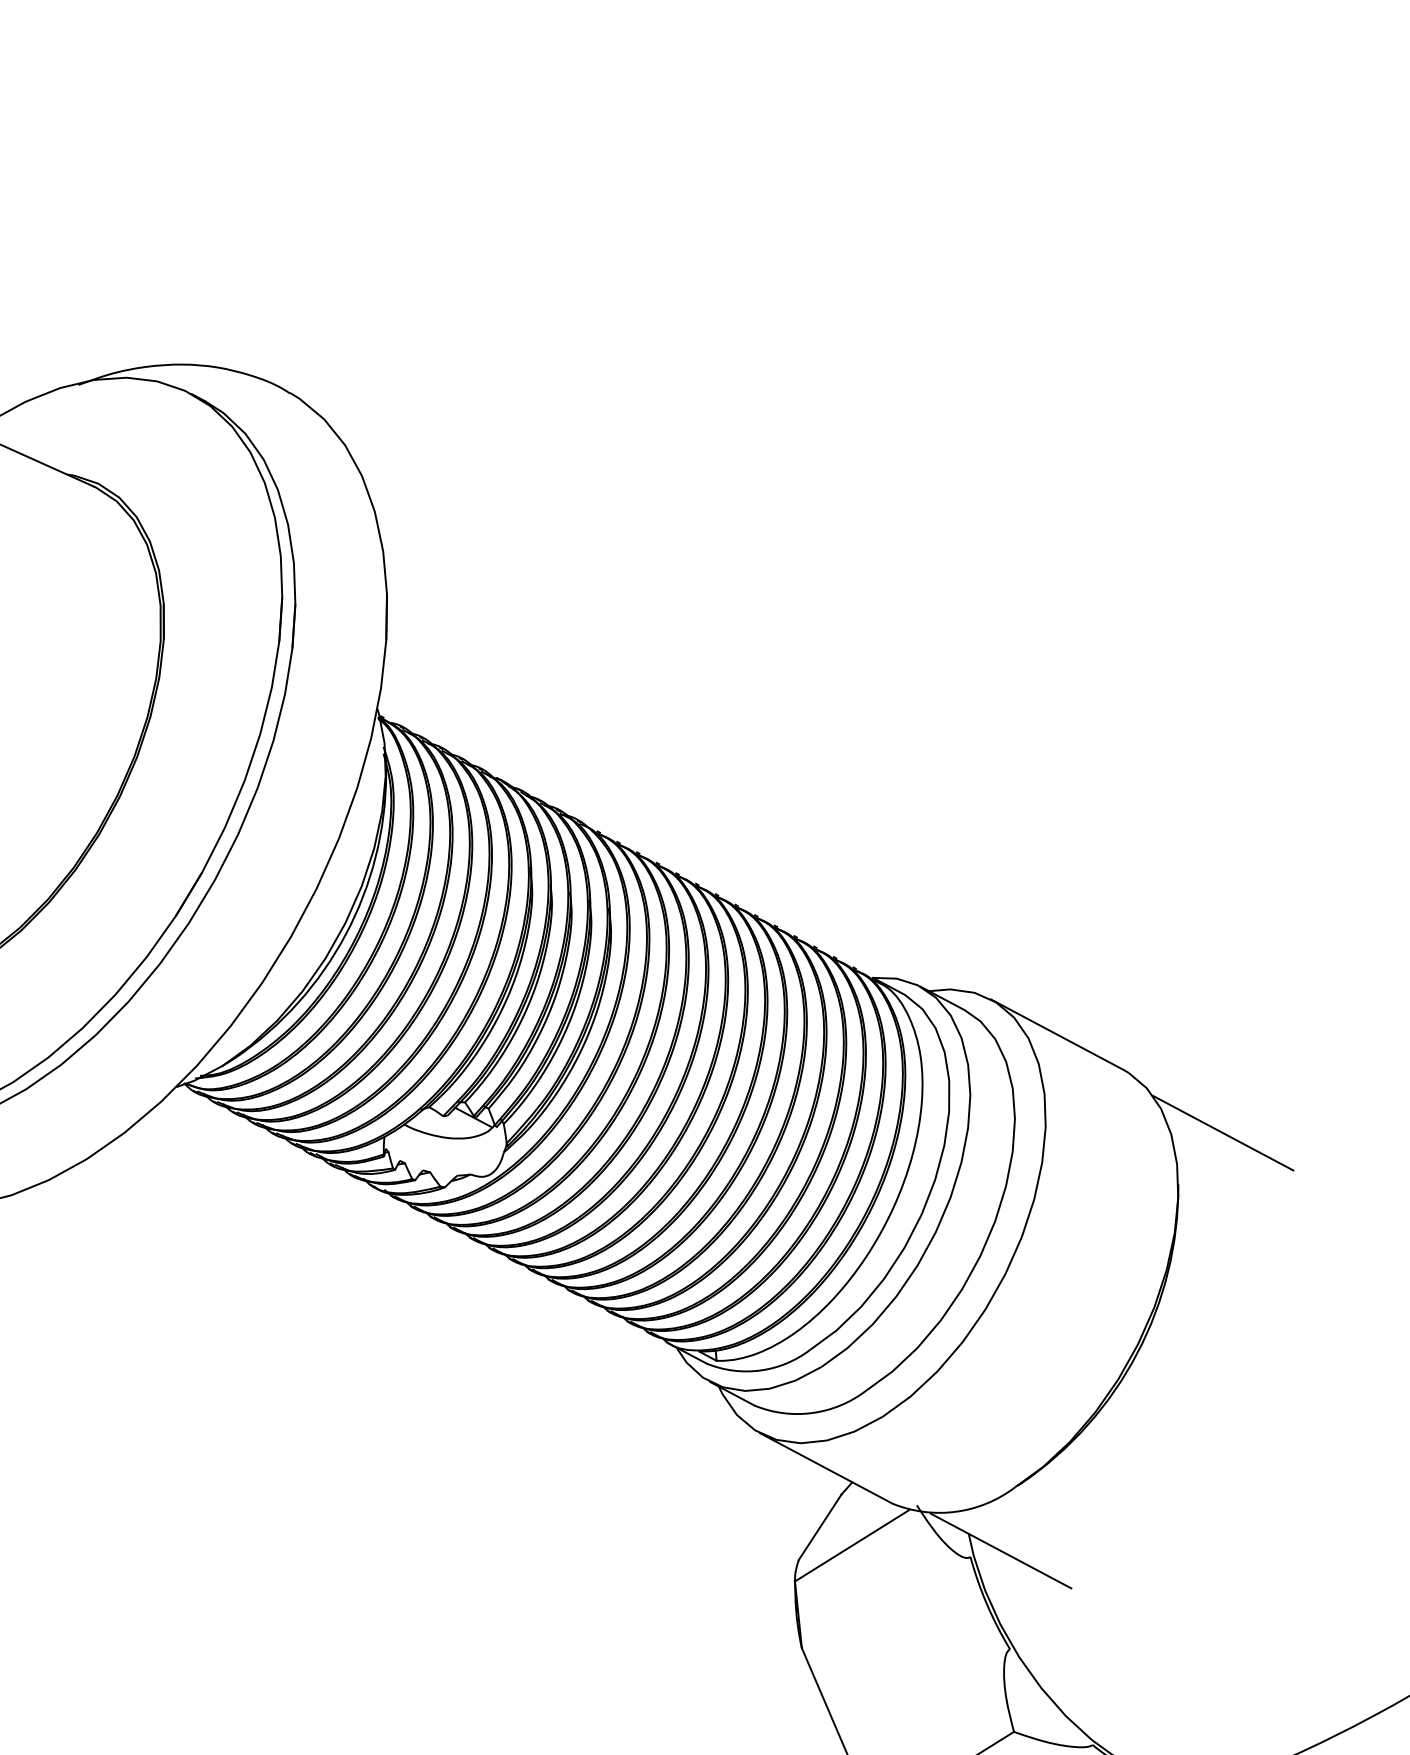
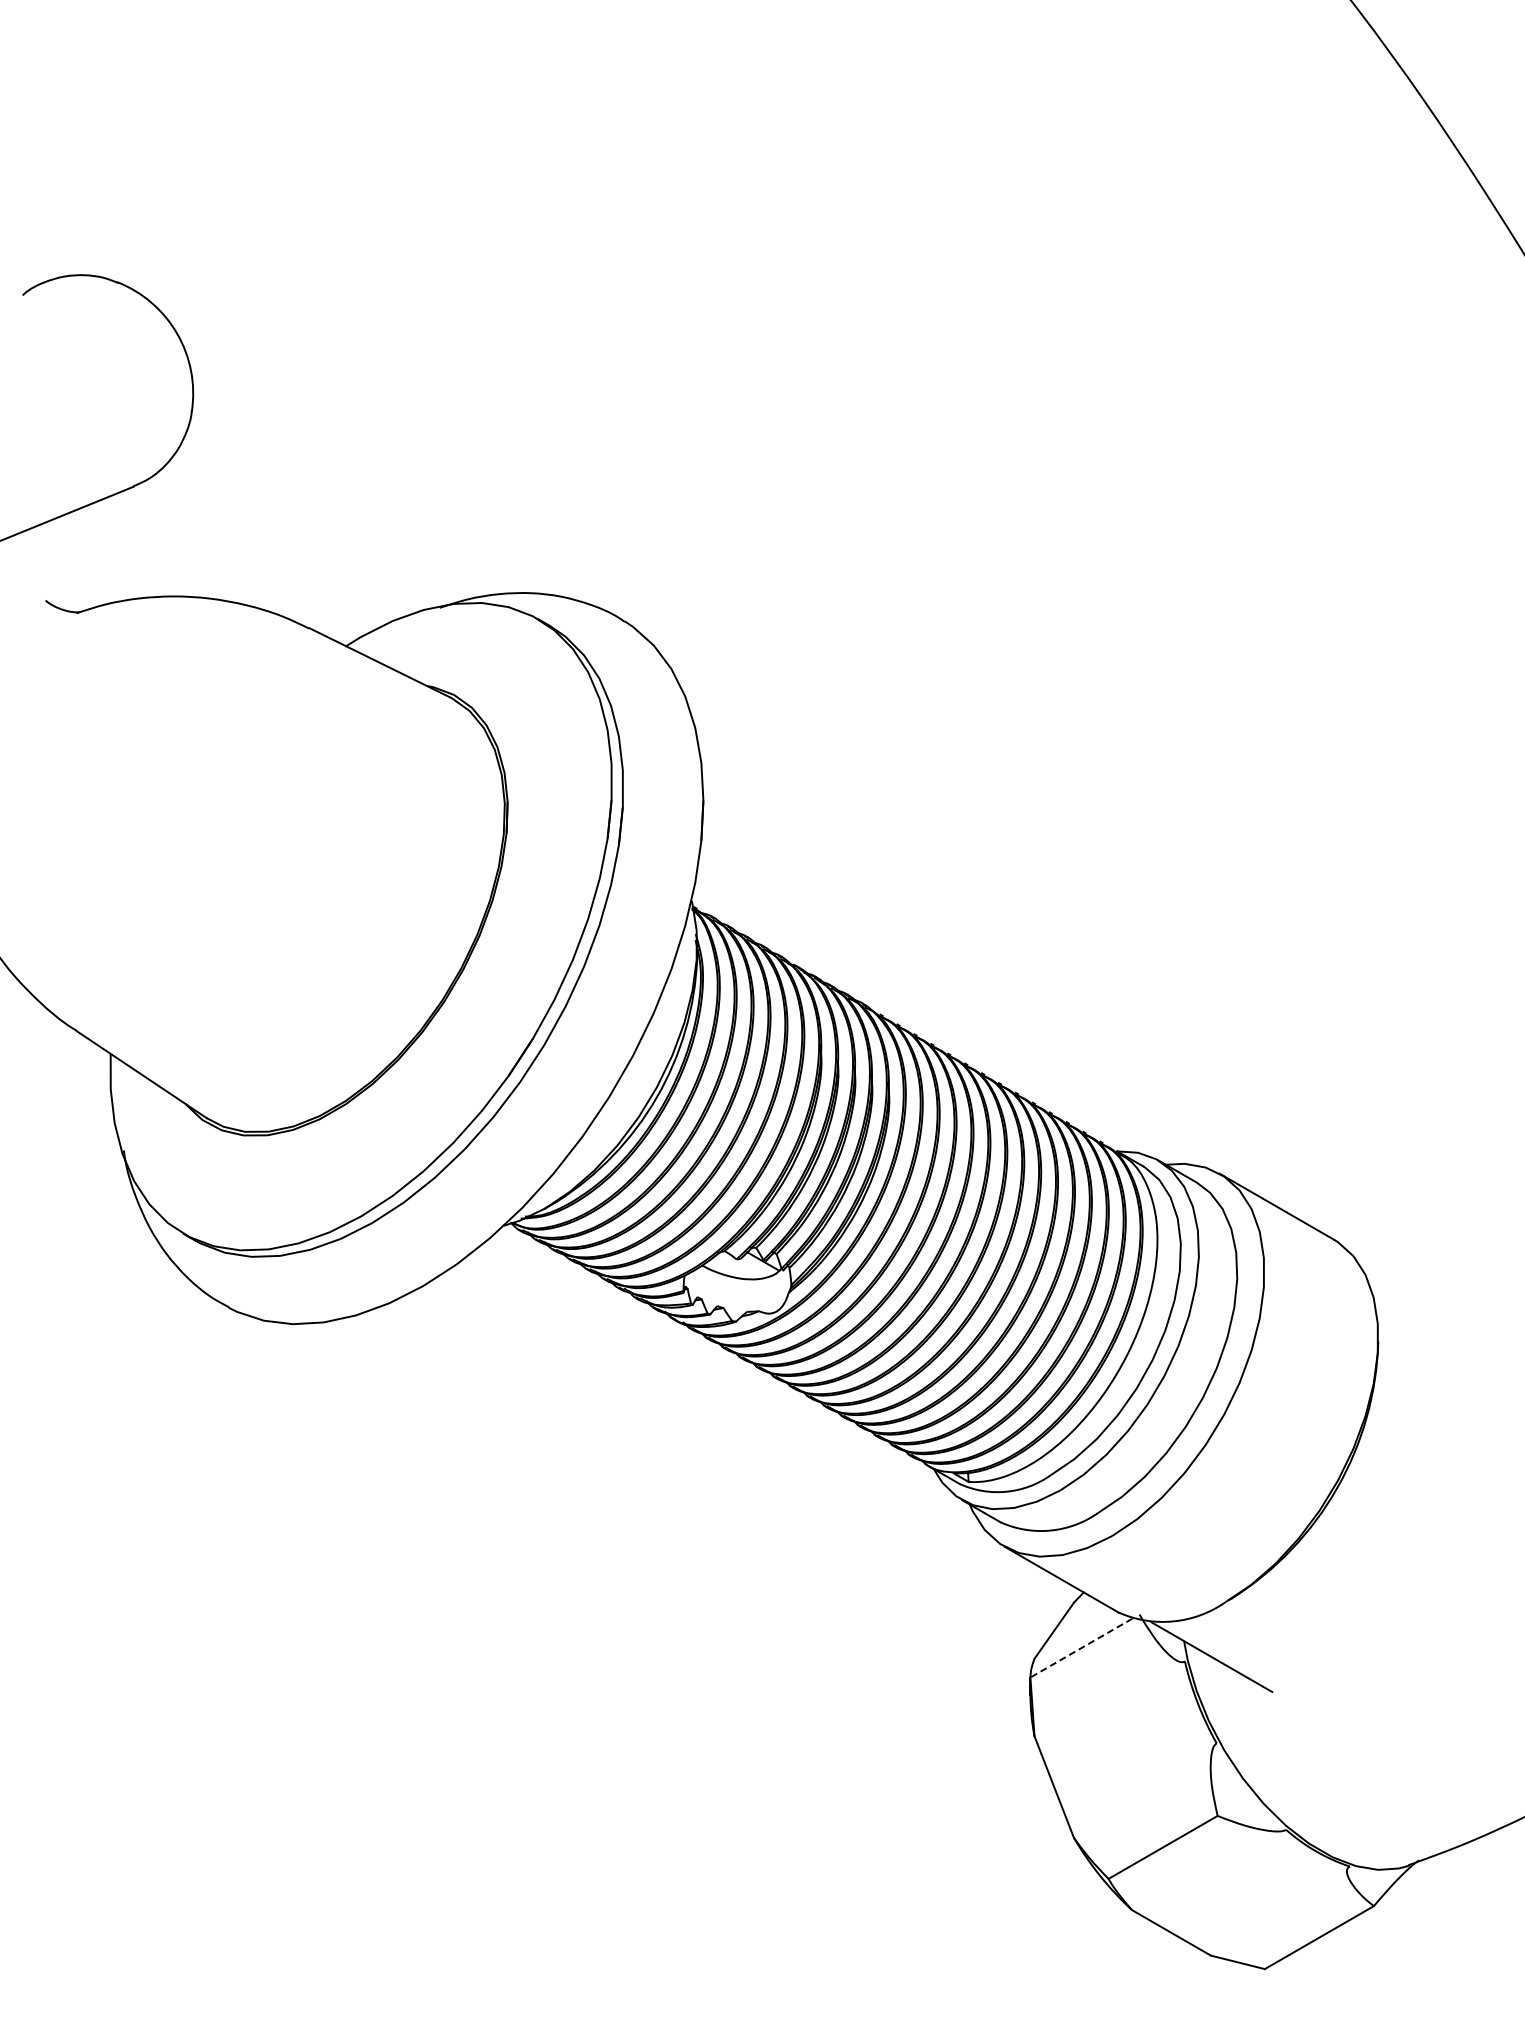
line: (1222, 1132) -> (1418, 1297), removed
line: (852, 1546) -> (1081, 1648), solid -> dashed

